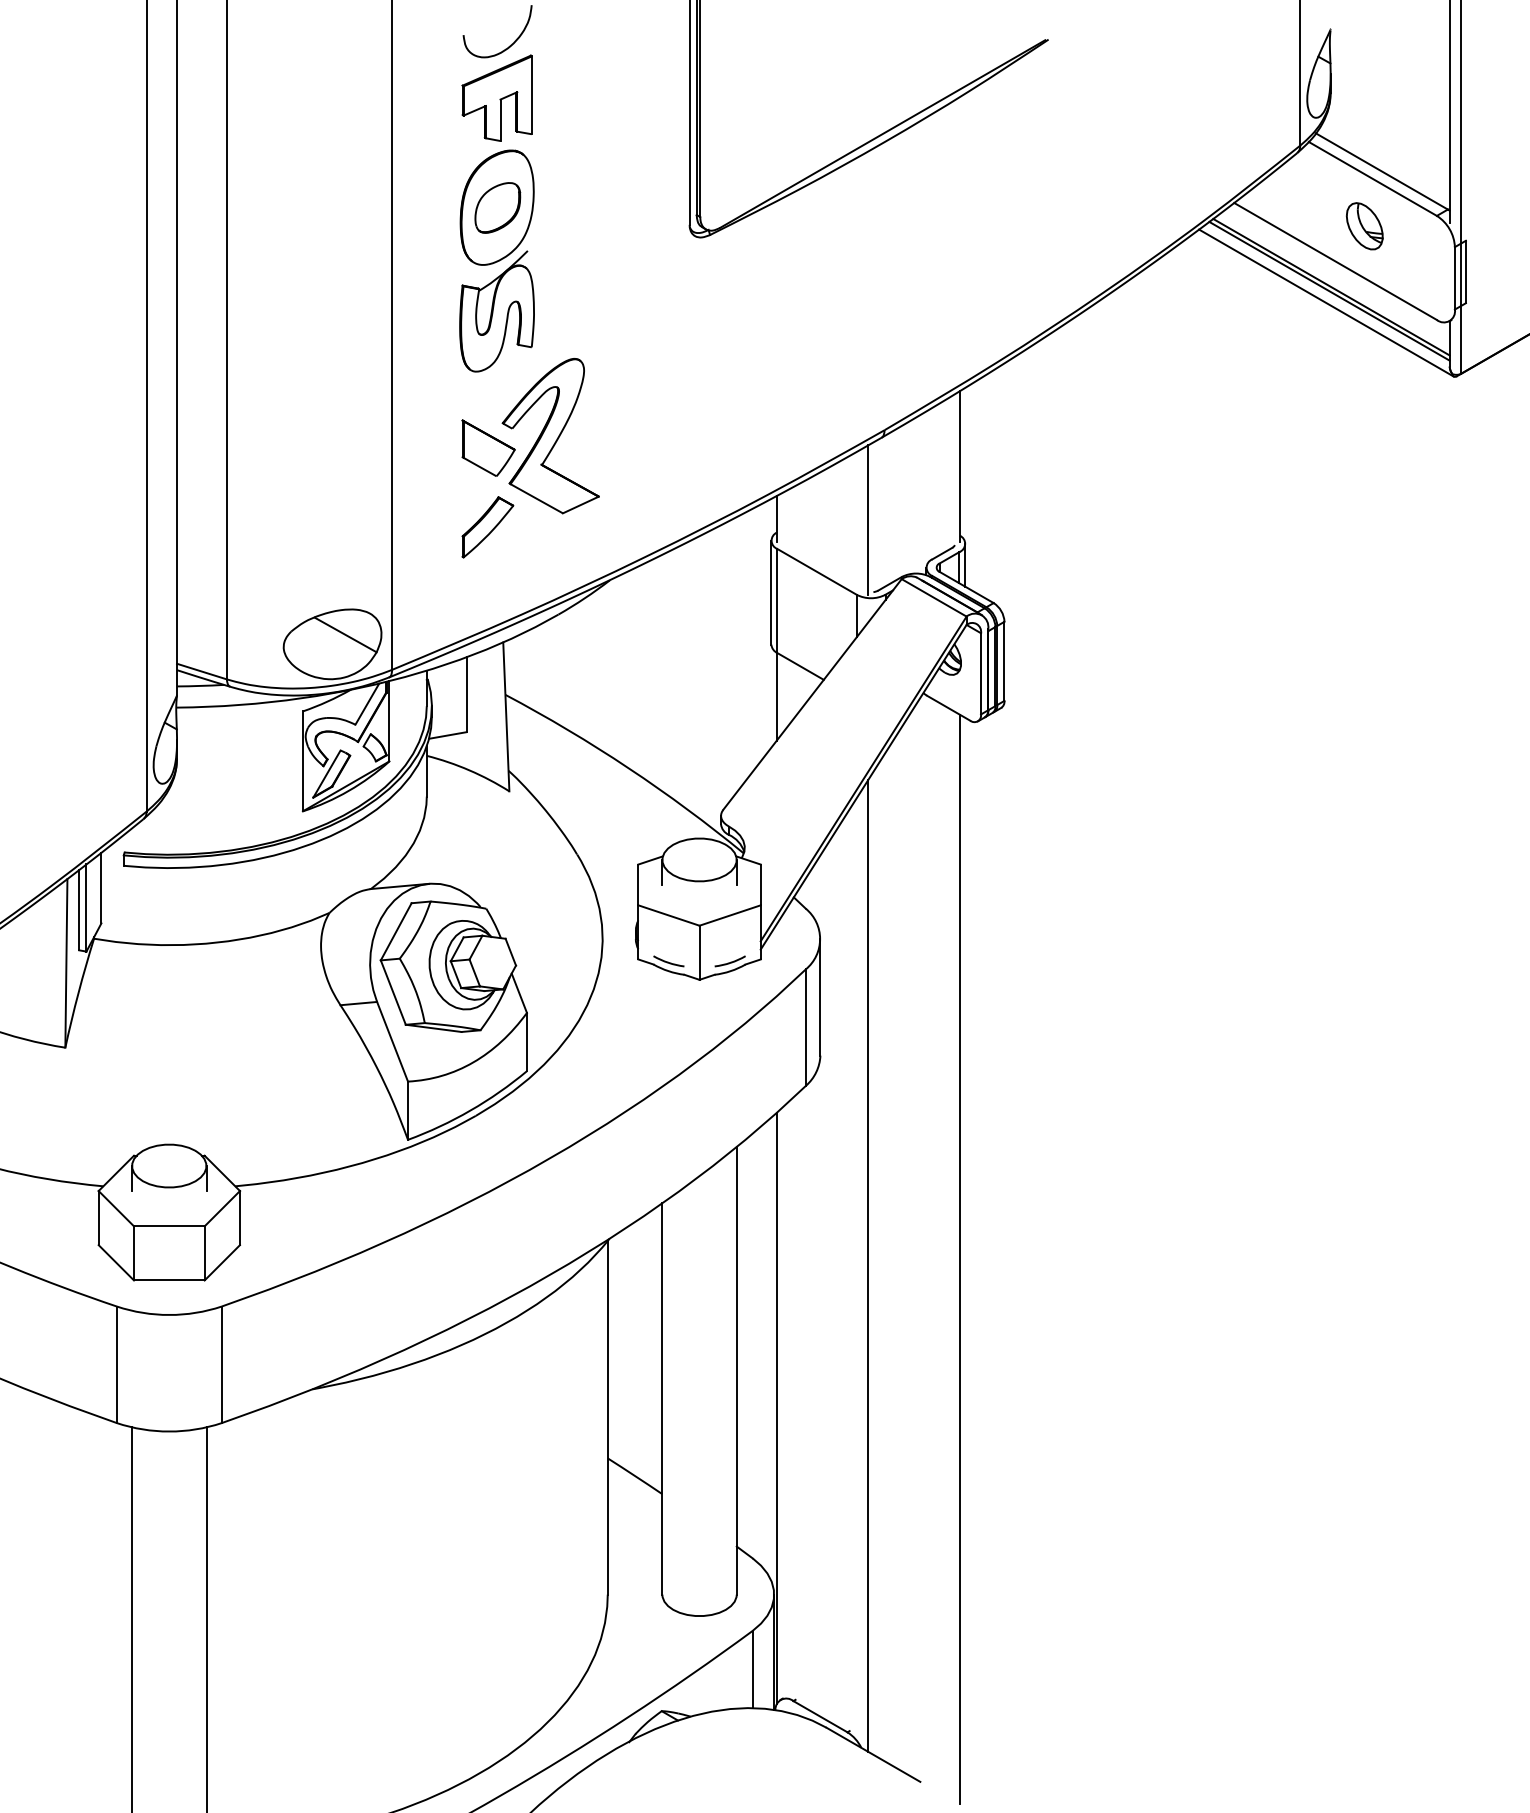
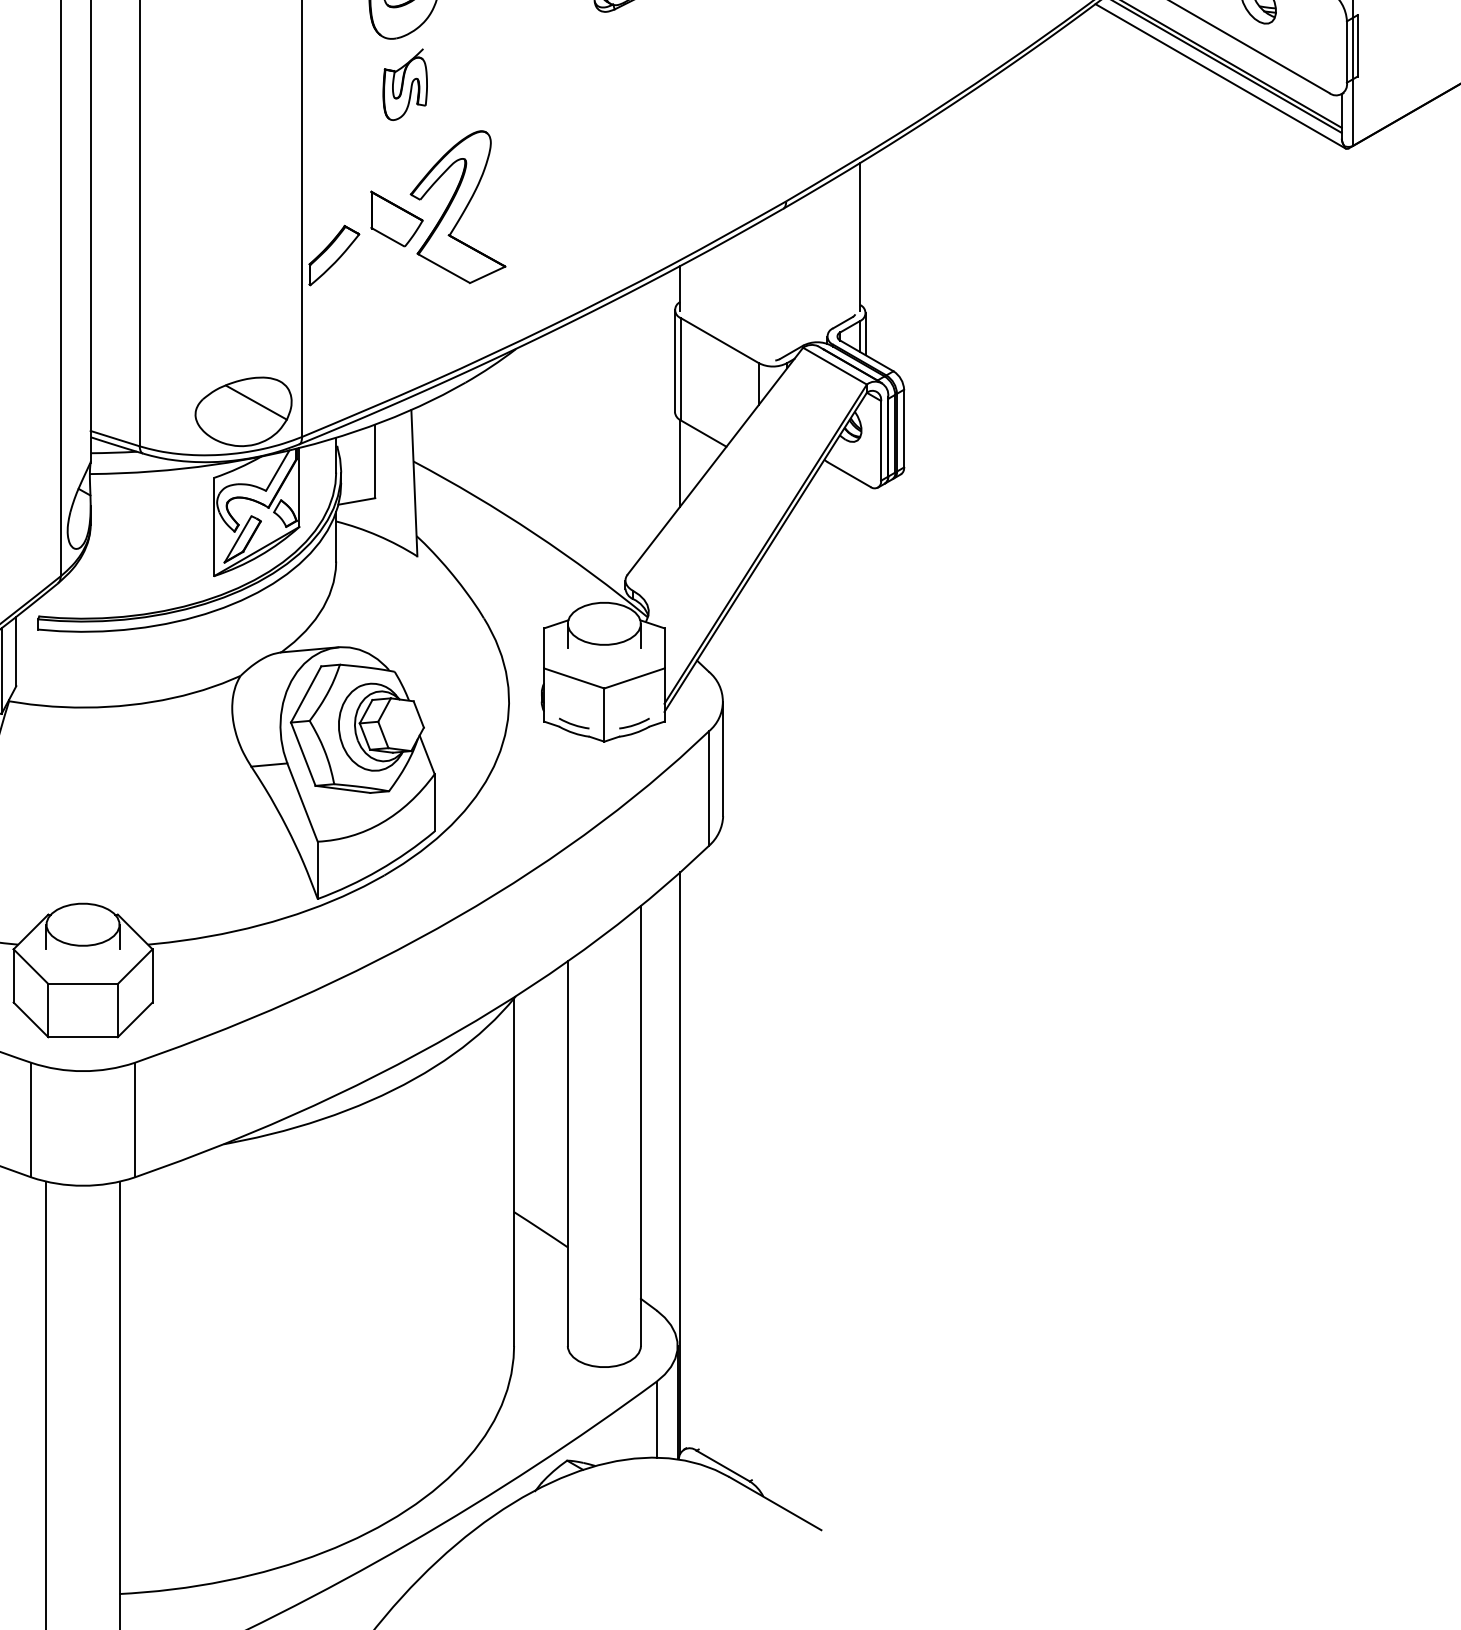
part: (496, 311) -> (404, 84), size x0.6
line: (868, 520) -> (770, 290), removed
part: (487, 527) -> (333, 255), moved
line: (959, 1259) -> (859, 1016), removed
line: (868, 1265) -> (770, 1022), removed

